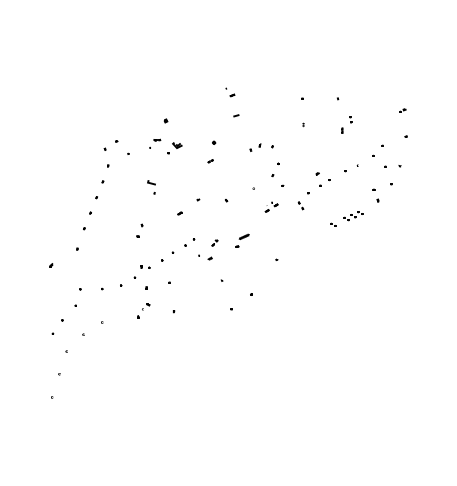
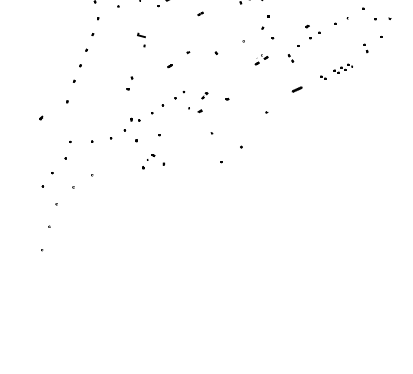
part: (375, 195) -> (365, 48), size x0.62
part: (243, 236) -> (296, 89), moved
part: (143, 310) -> (148, 161), moved

